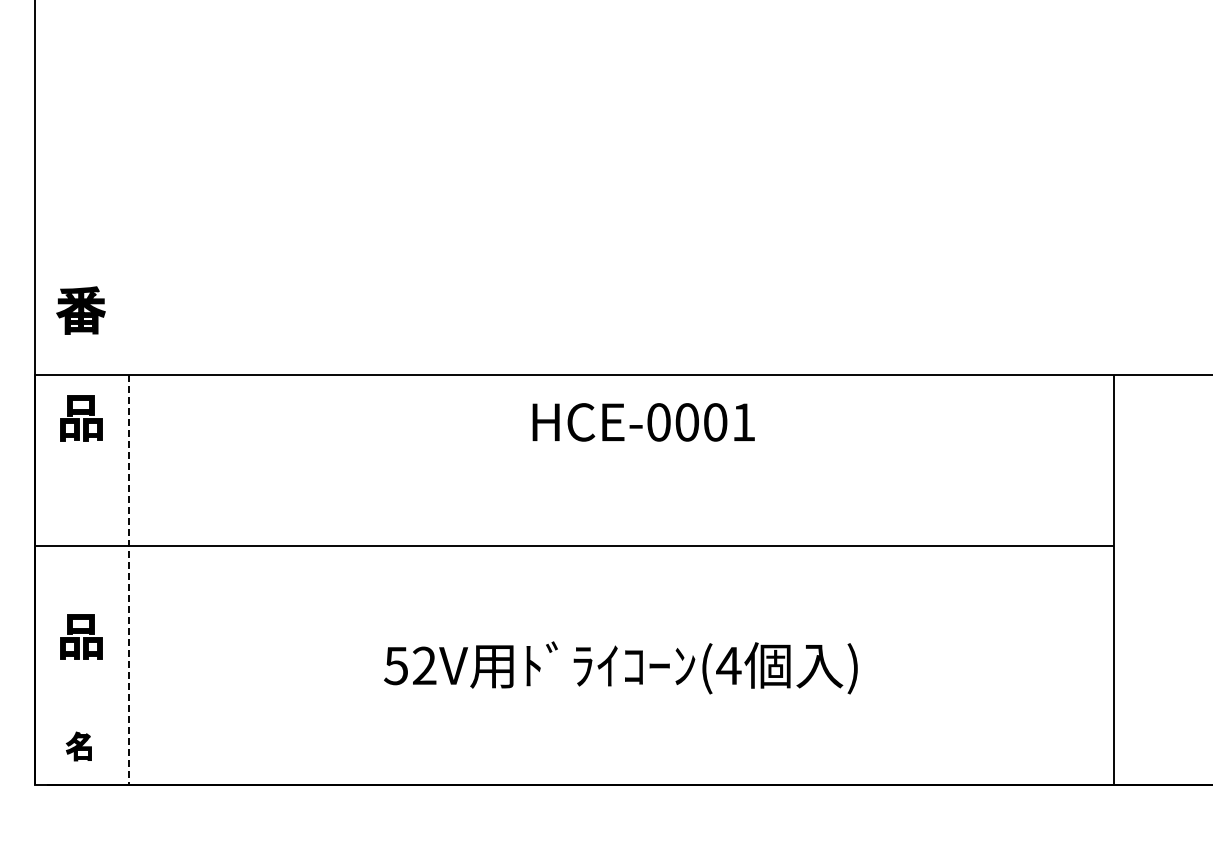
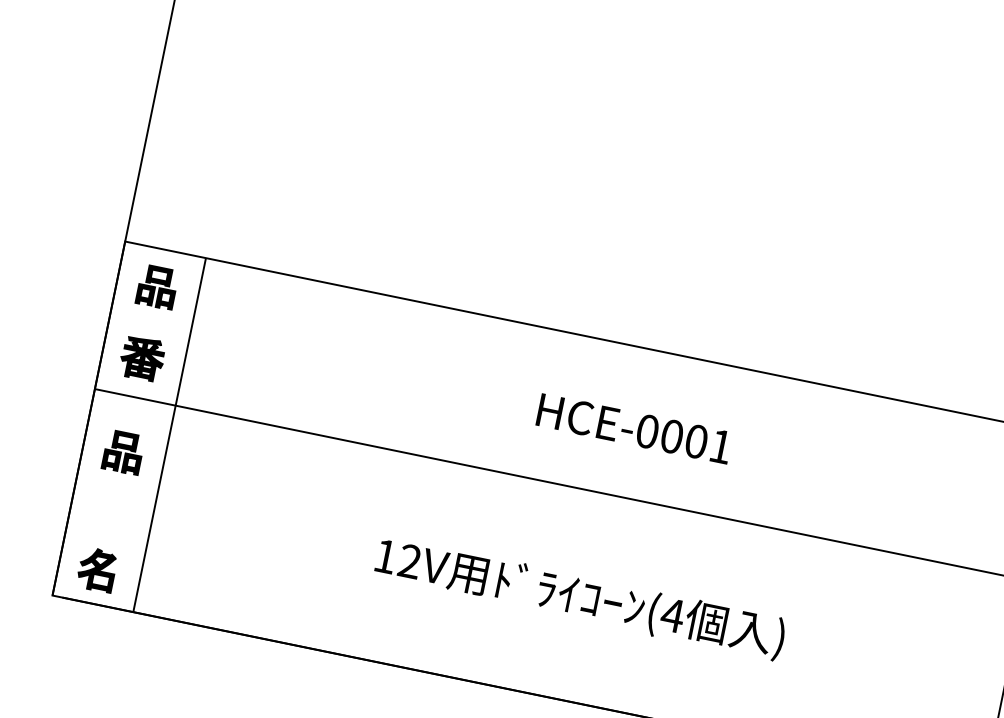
part: (80, 310) -> (141, 358), moved
text: (643, 422) -> (634, 428), moved
line: (128, 580) -> (169, 435), dashed -> solid
part: (81, 636) -> (123, 451), moved
text: (395, 666) -> (384, 556), 52V -> 12V
part: (78, 746) -> (96, 569), size x1.67

